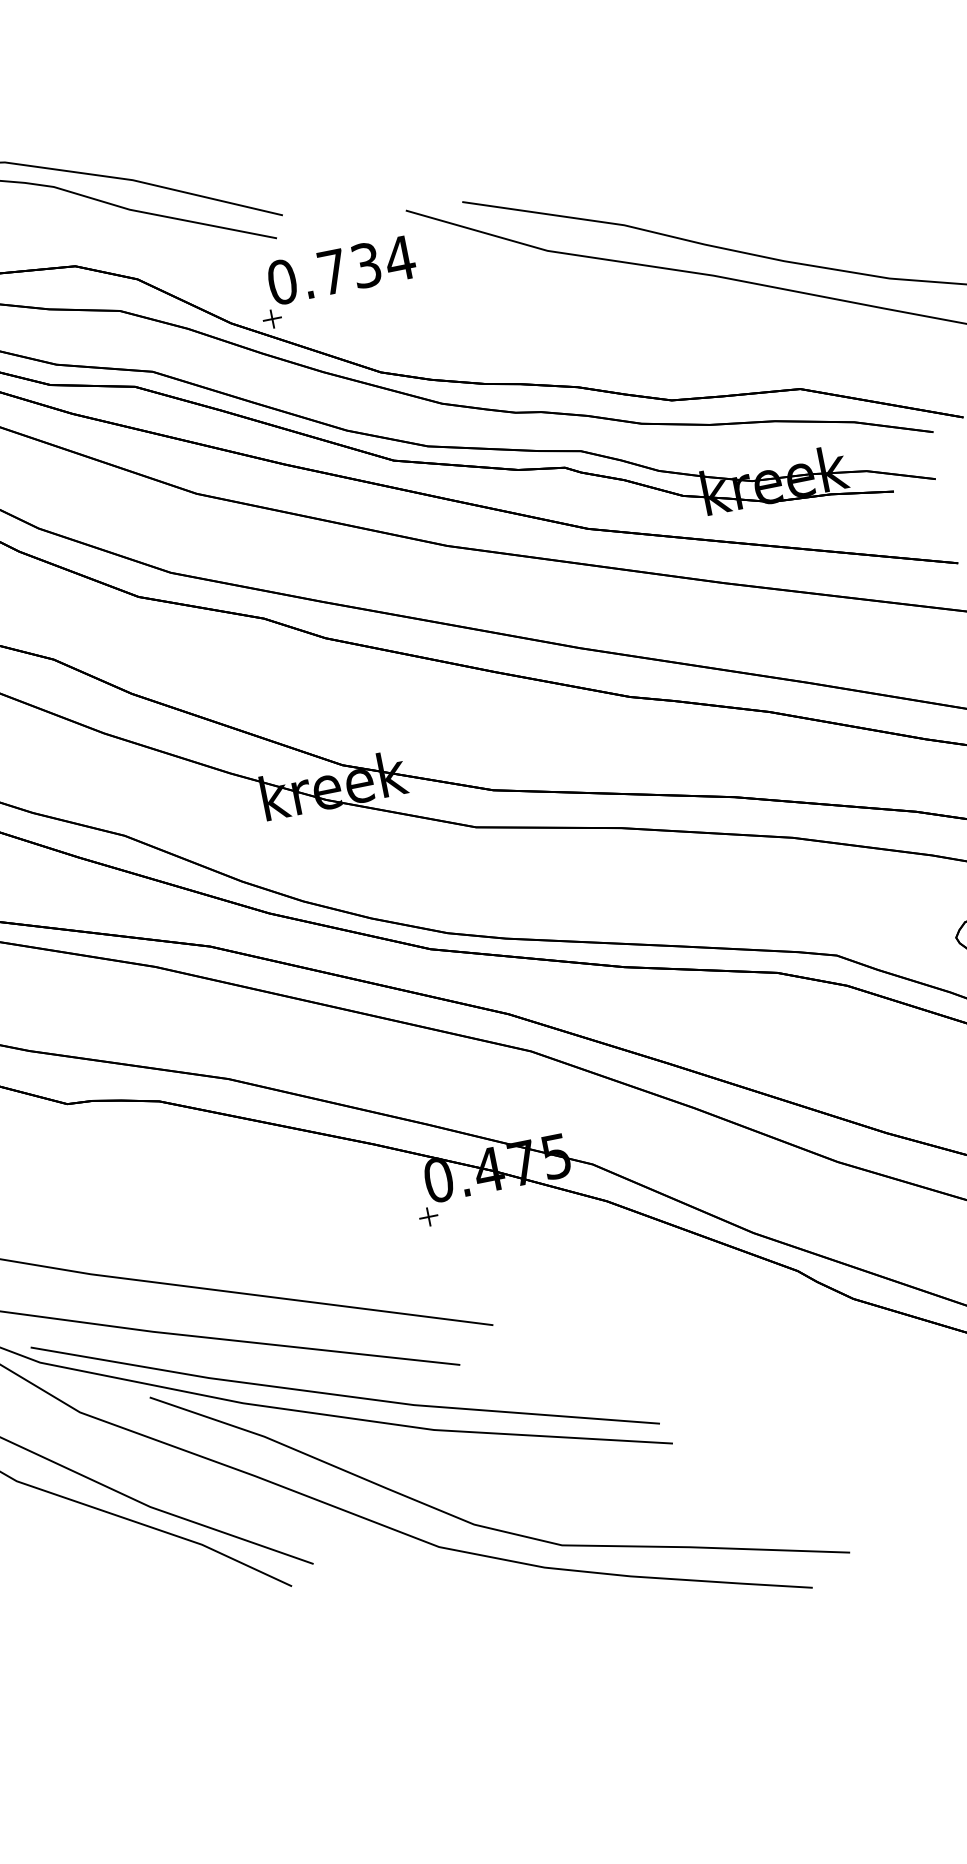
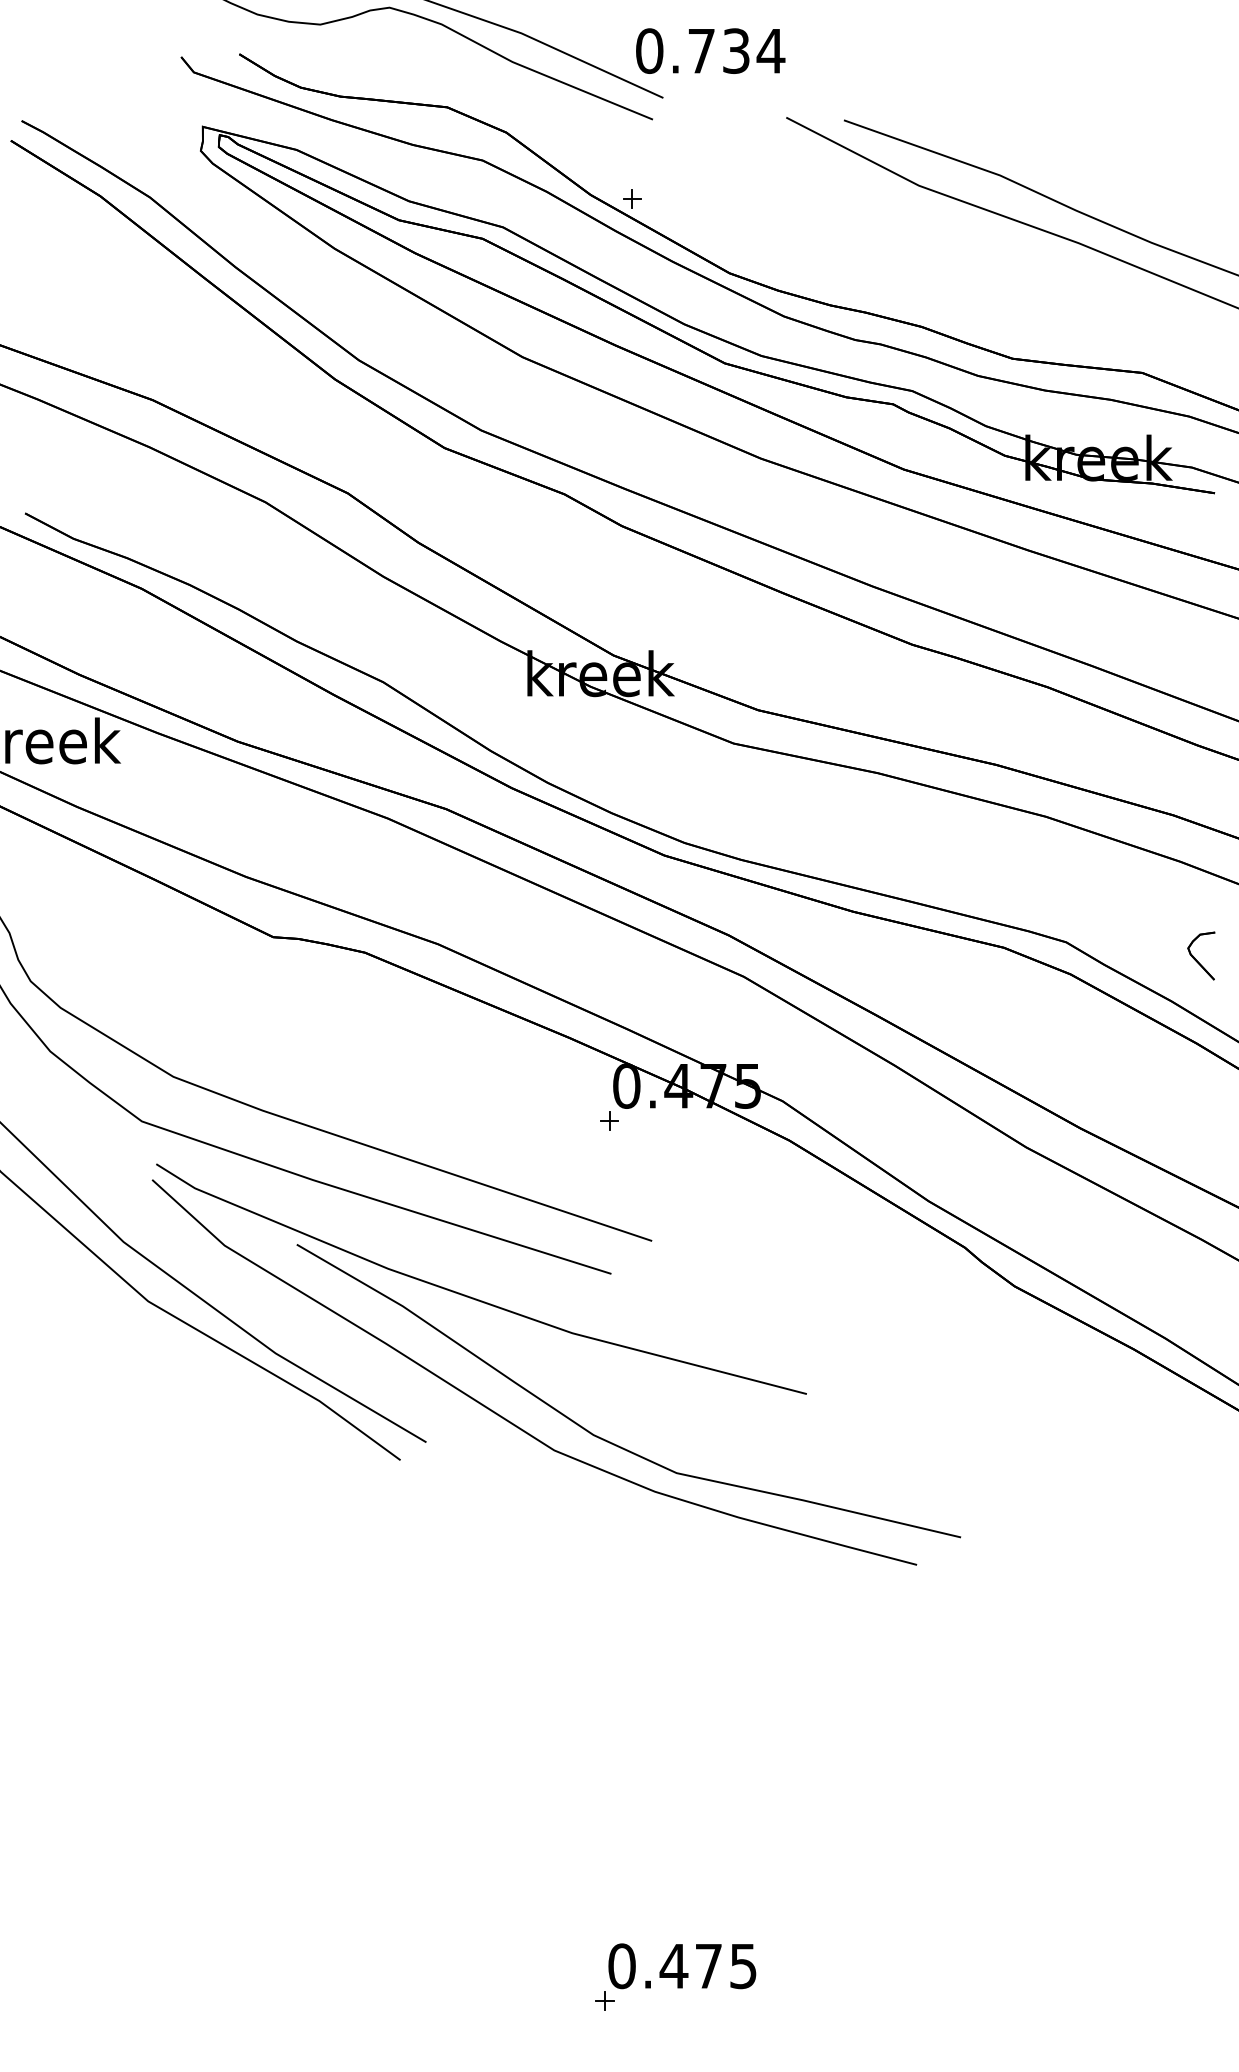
text: (341, 269) -> (710, 50), moved
line: (344, 1394) -> (490, 1280), removed

